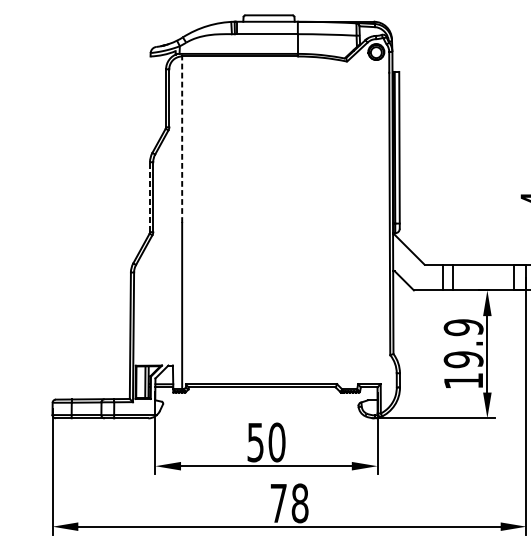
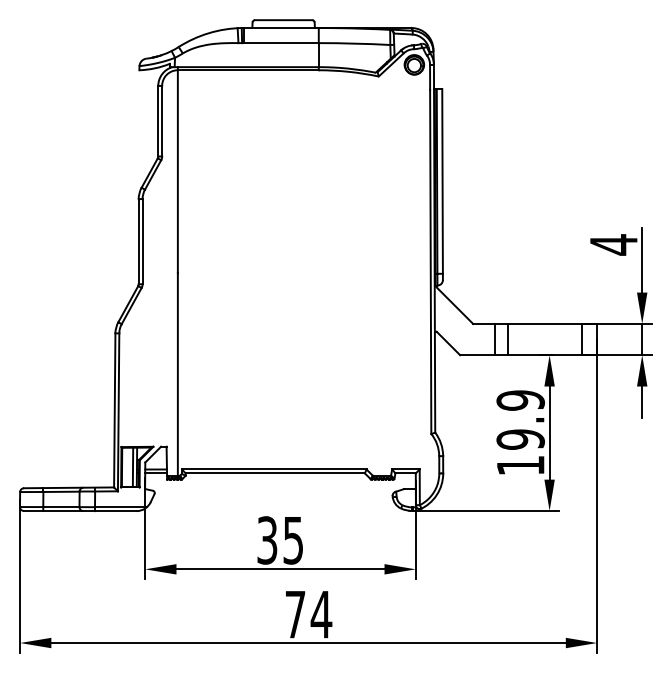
line: (181, 138) -> (177, 170), dashed -> solid
line: (149, 197) -> (138, 241), dashed -> solid
text: (266, 442) -> (280, 540), 50 -> 35
text: (300, 503) -> (321, 614), 78 -> 74

